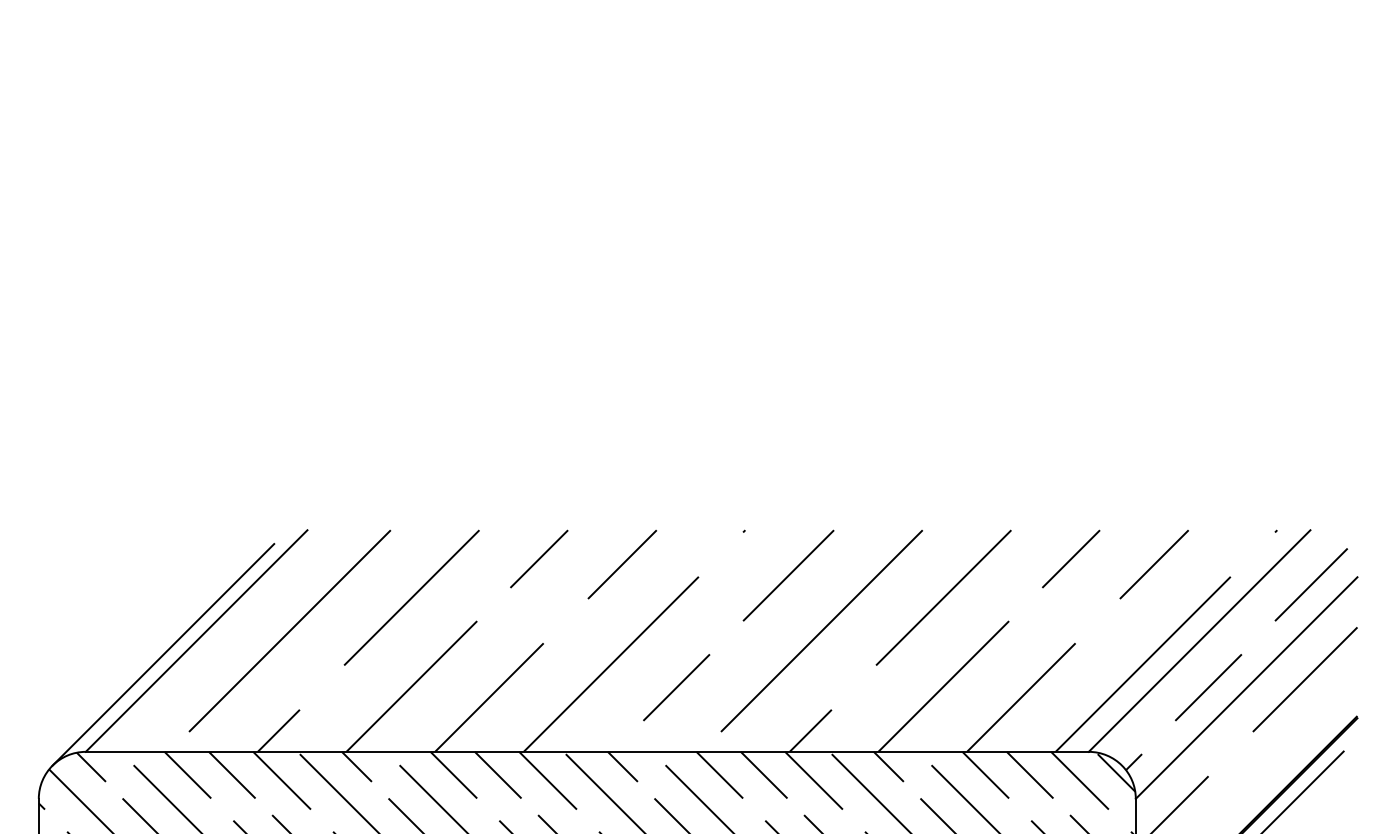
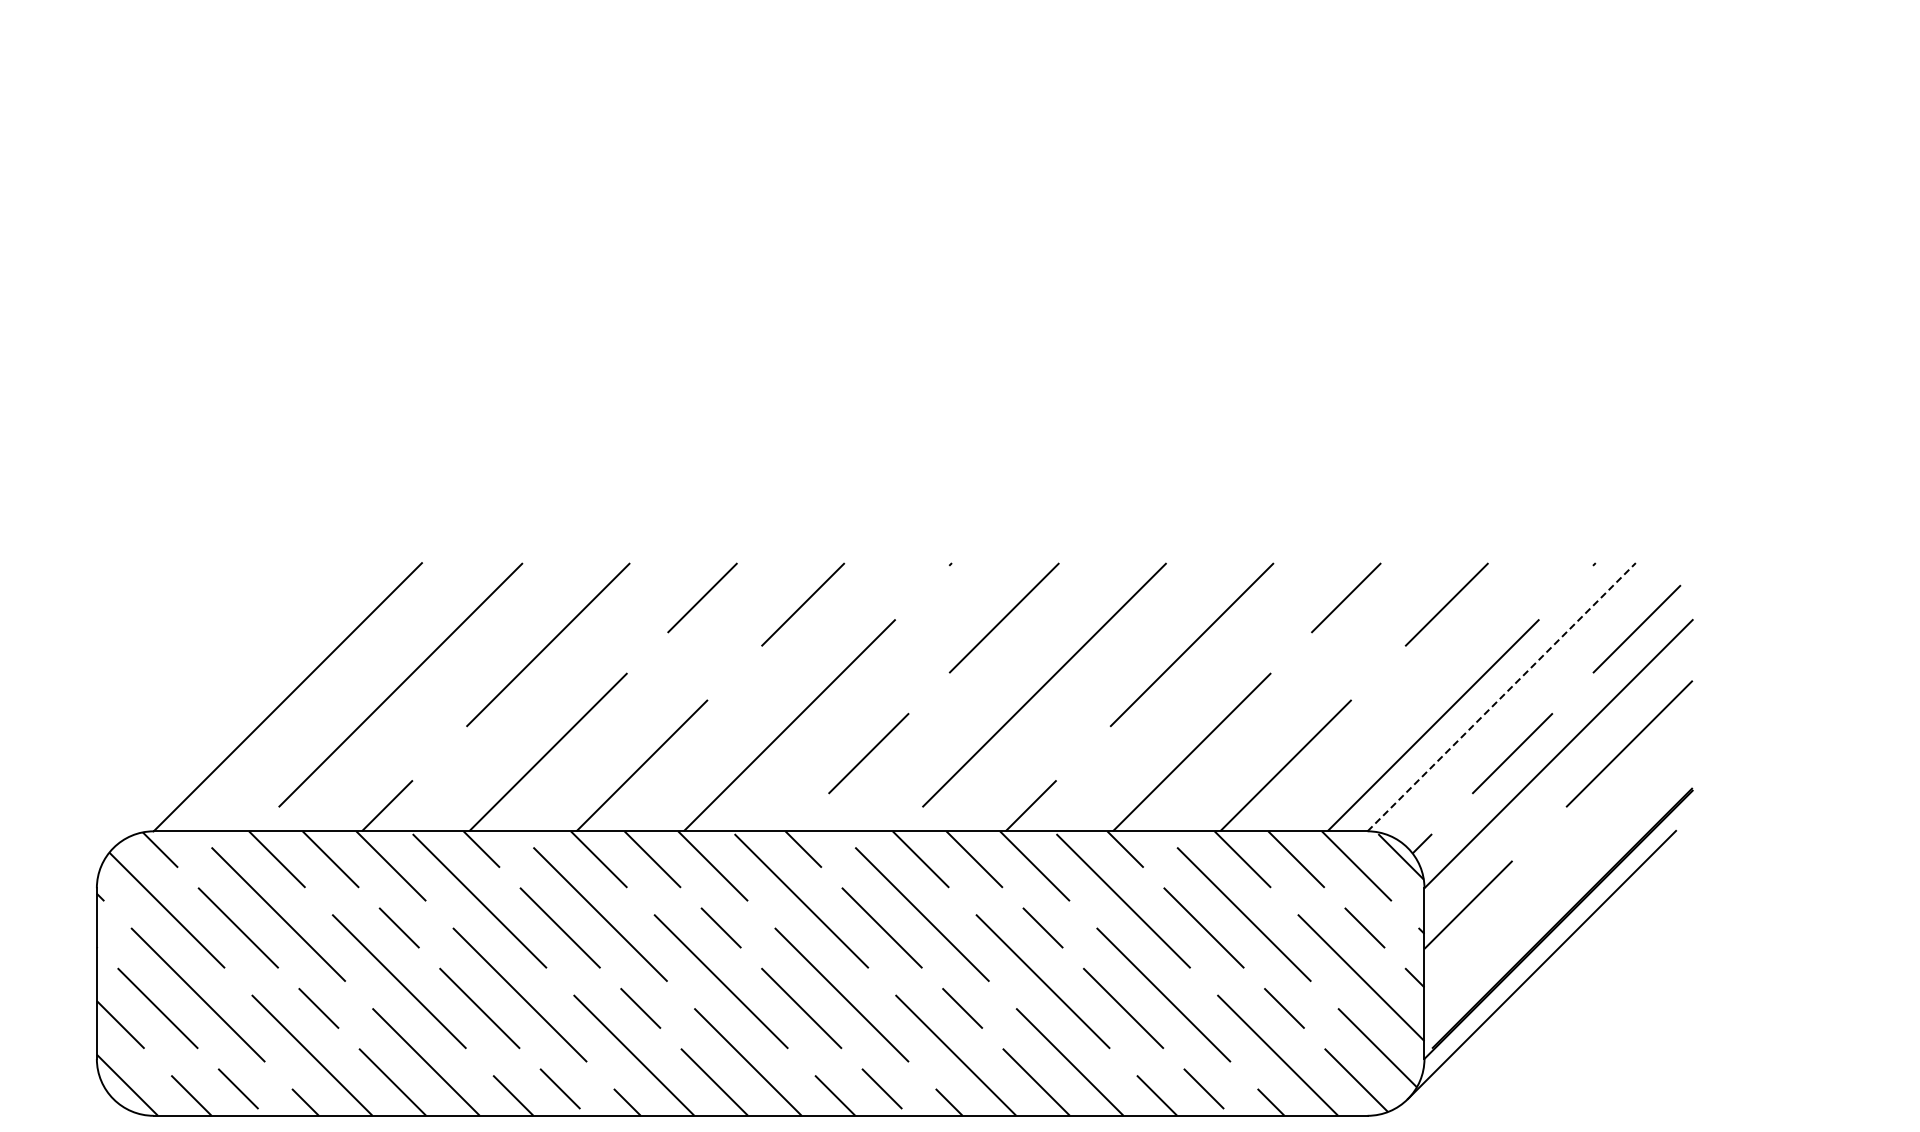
line: (1199, 641) -> (1501, 697), solid -> dashed
line: (163, 654) -> (247, 713), removed

